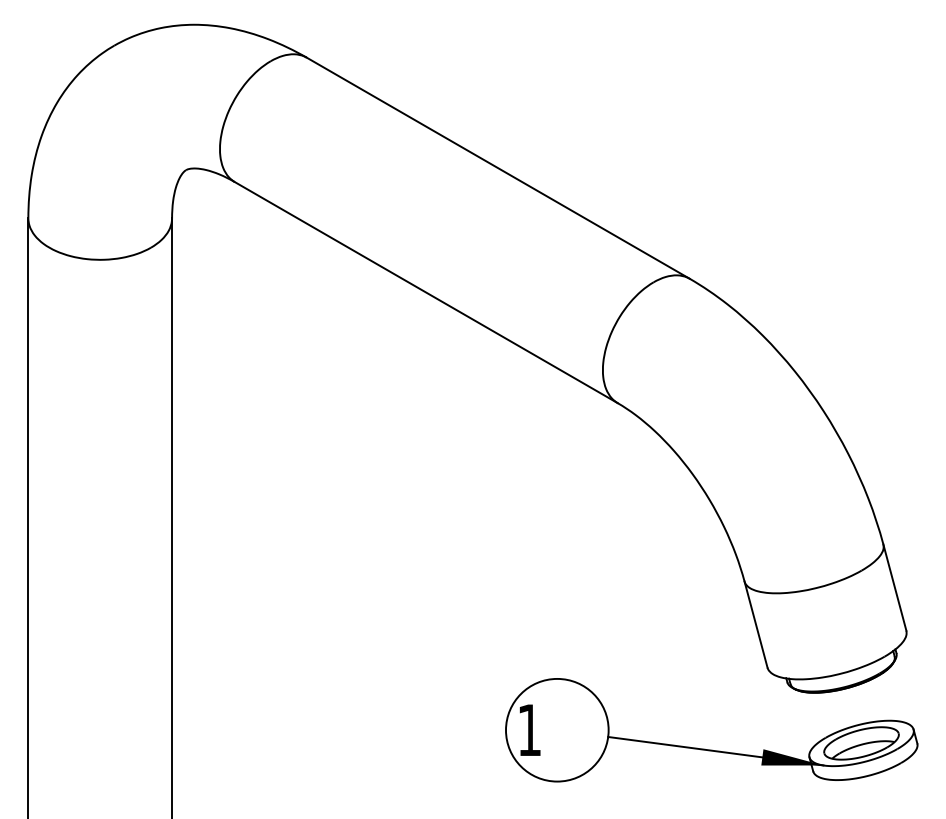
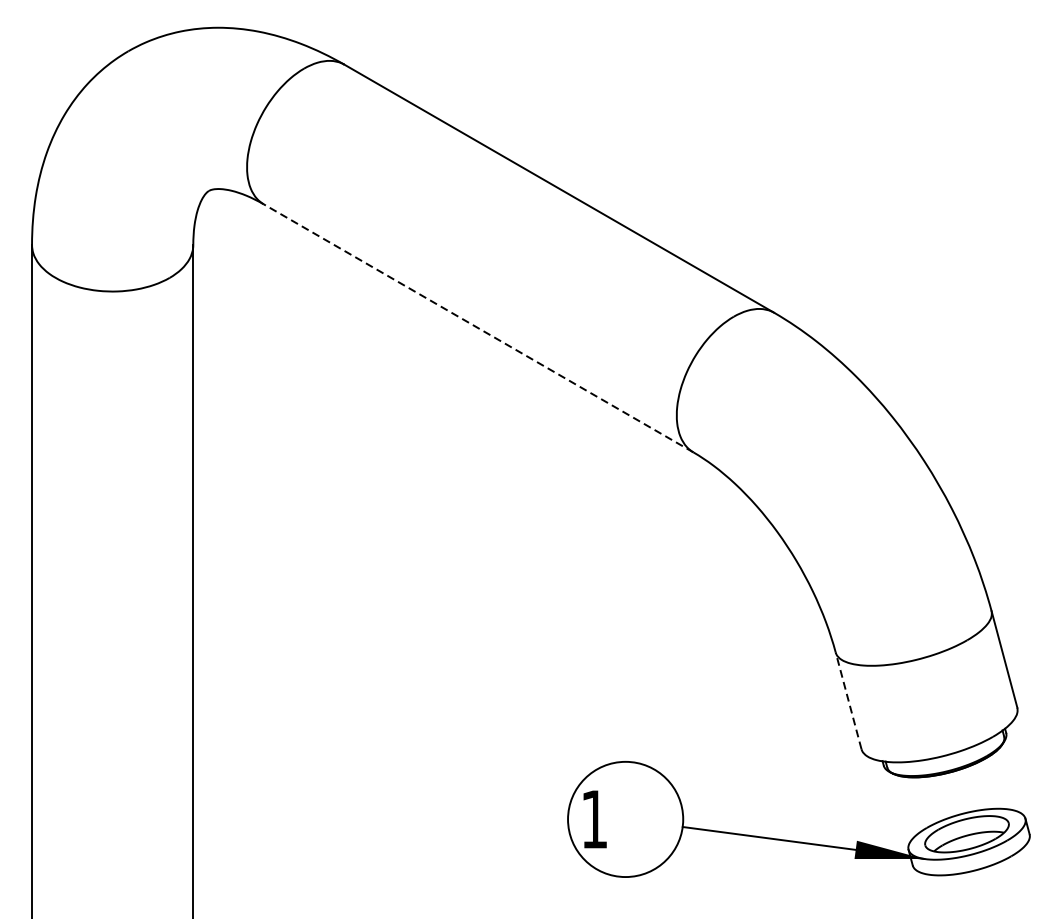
line: (425, 292) -> (477, 328), solid -> dashed
line: (756, 624) -> (849, 700), solid -> dashed

